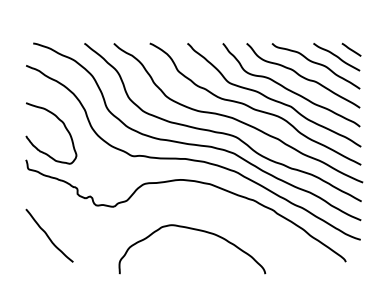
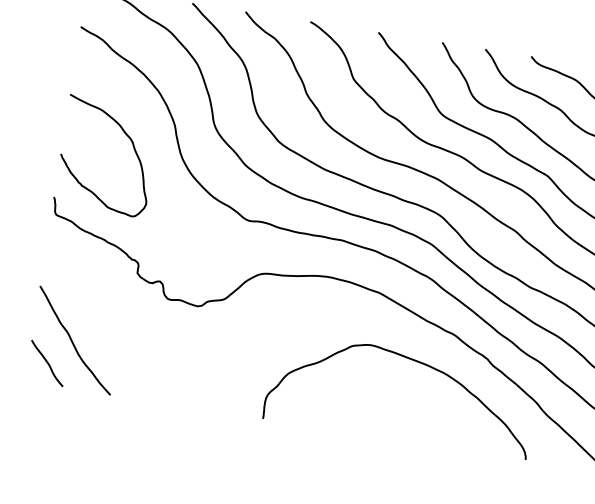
curve: (194, 230) -> (410, 361), moved
line: (36, 250) -> (47, 363), added

